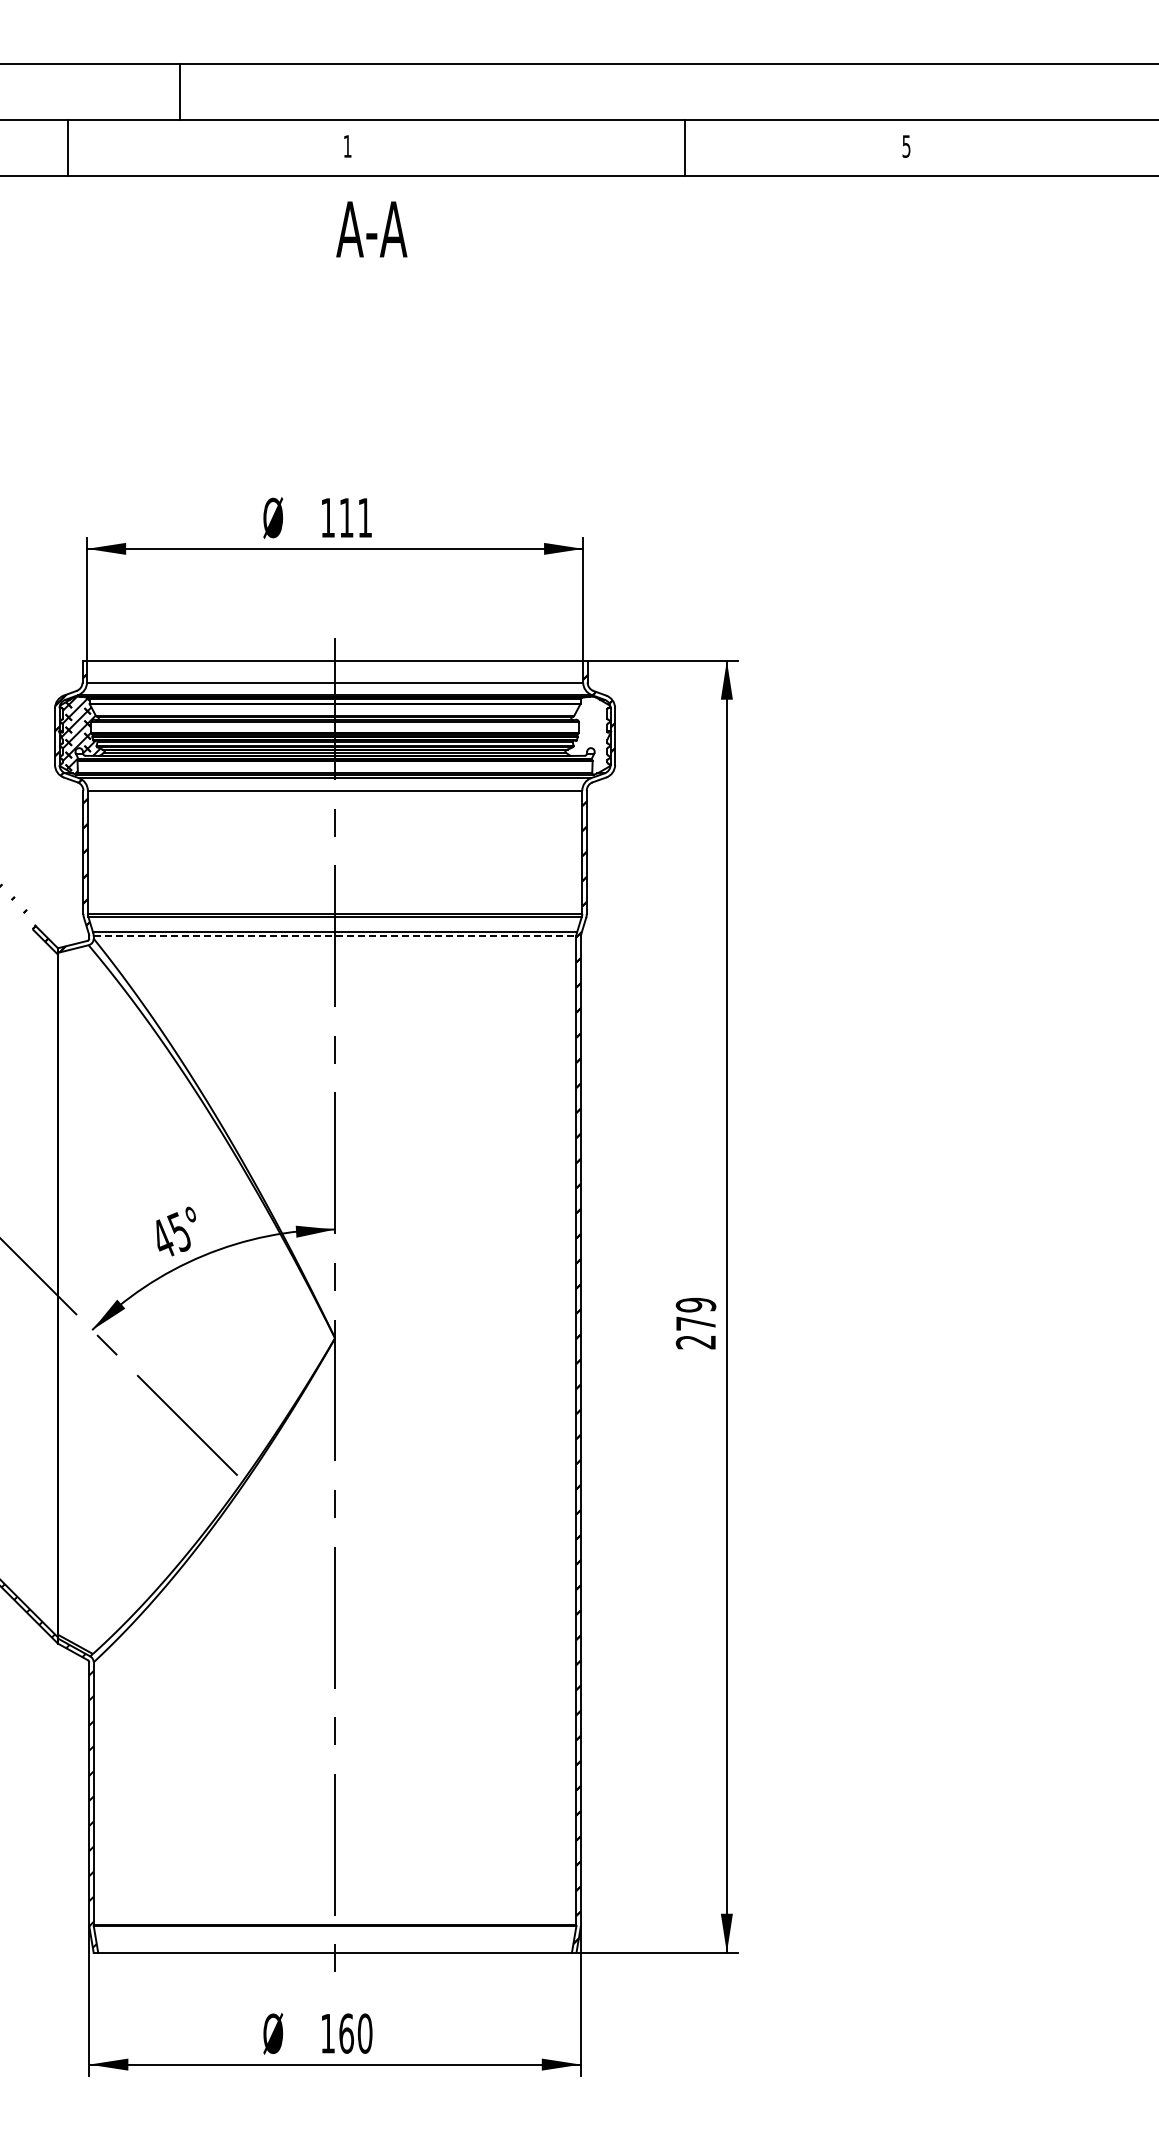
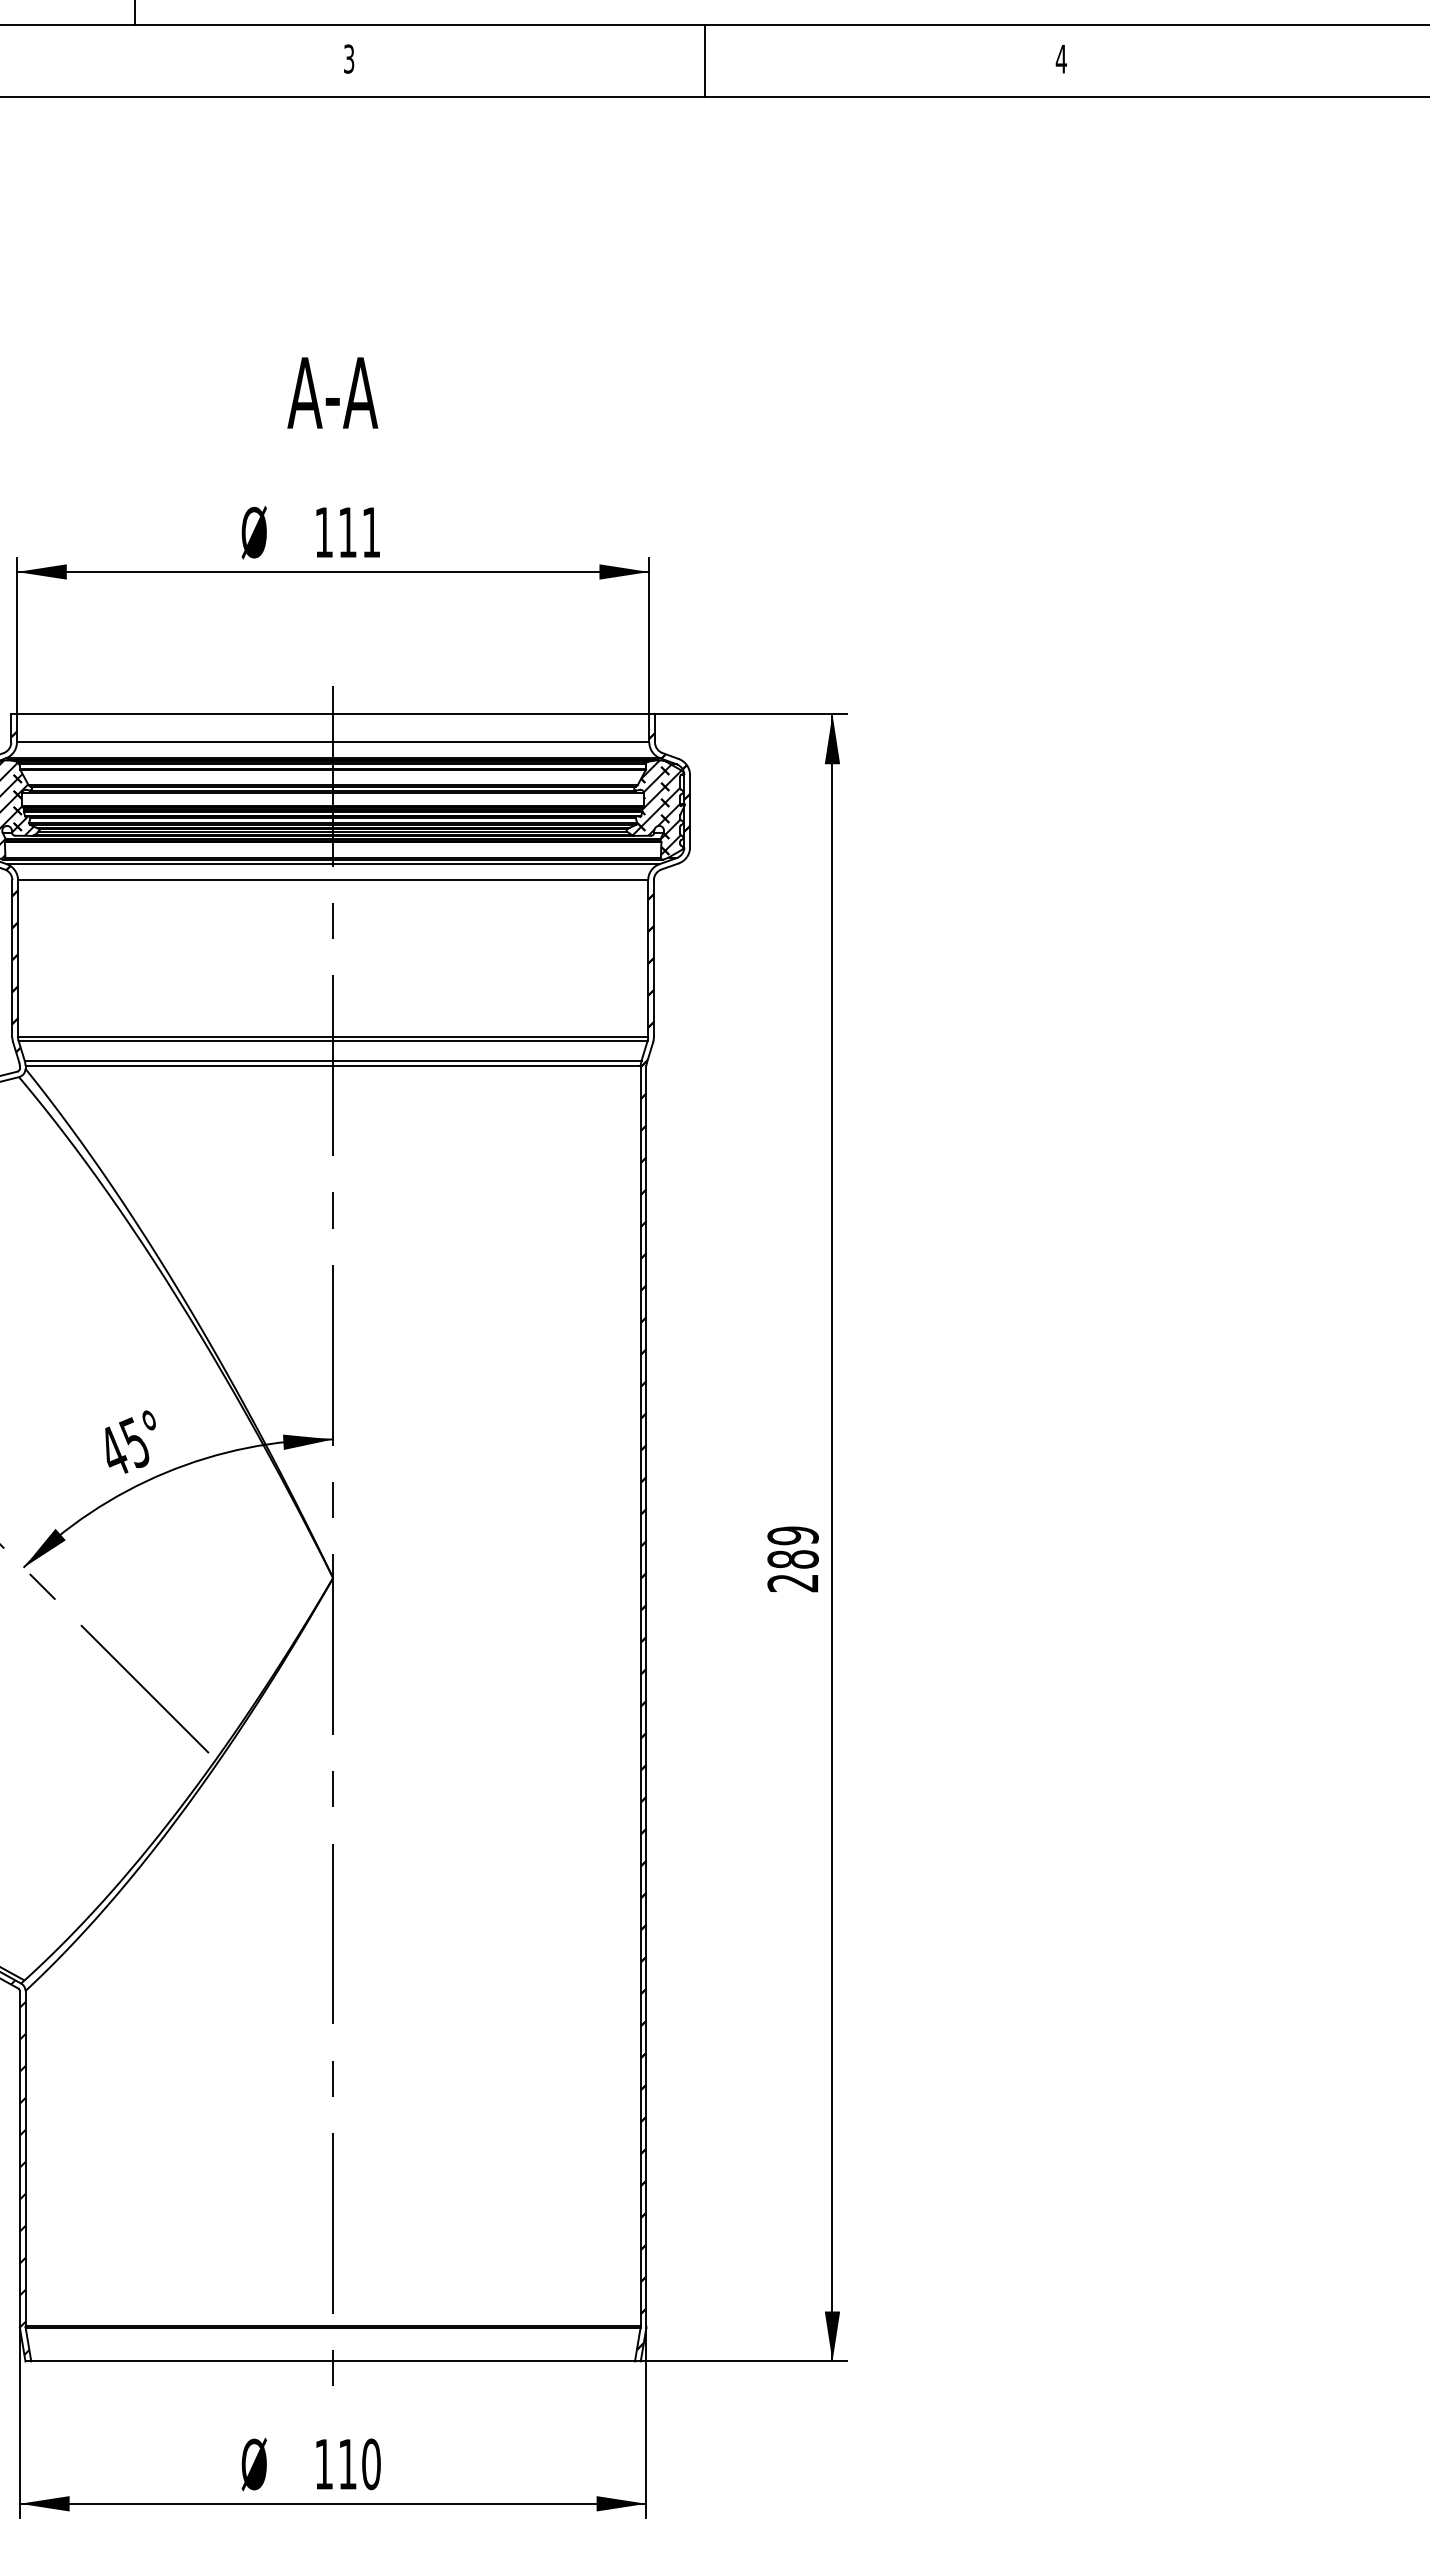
text: (347, 146) -> (348, 59), 1 -> 3
text: (906, 146) -> (1061, 59), 5 -> 4
line: (684, 147) -> (704, 60), moved
text: (371, 229) -> (332, 393), moved
hatch: (589, 733) -> (657, 807), added
line: (335, 936) -> (333, 1066), dashed -> solid
text: (695, 1323) -> (792, 1559), 279 -> 289
text: (346, 2033) -> (347, 2464), 160 -> 110

